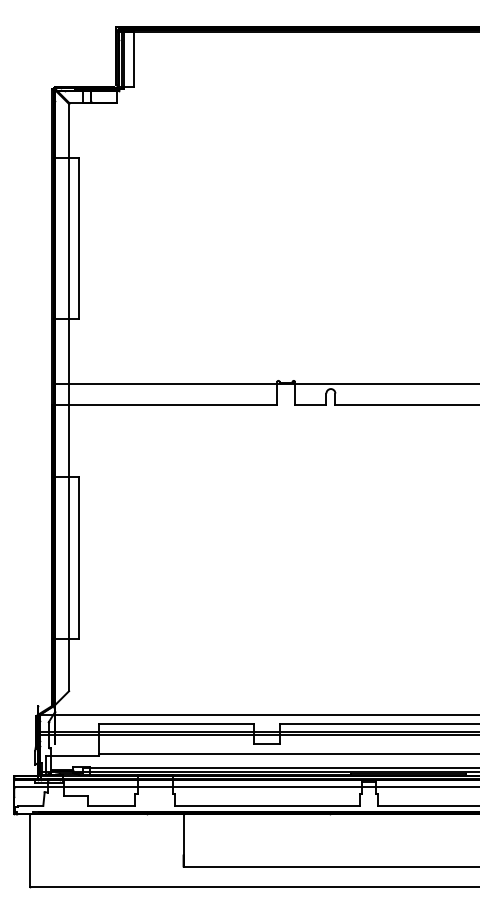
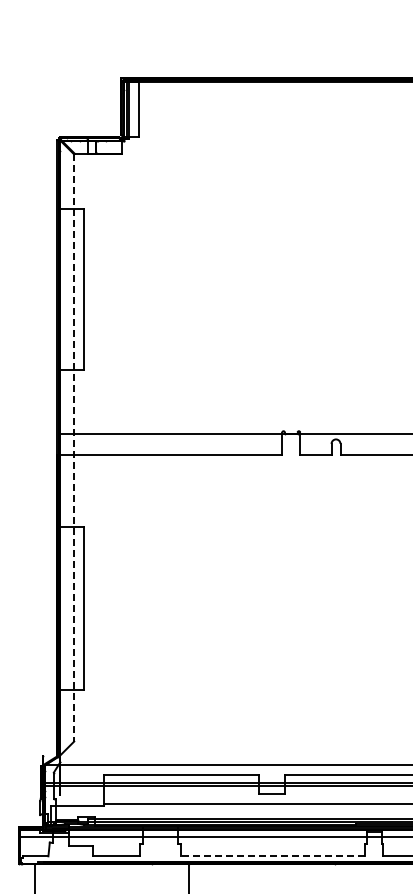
line: (69, 397) -> (74, 447), solid -> dashed
line: (267, 805) -> (272, 855), solid -> dashed

